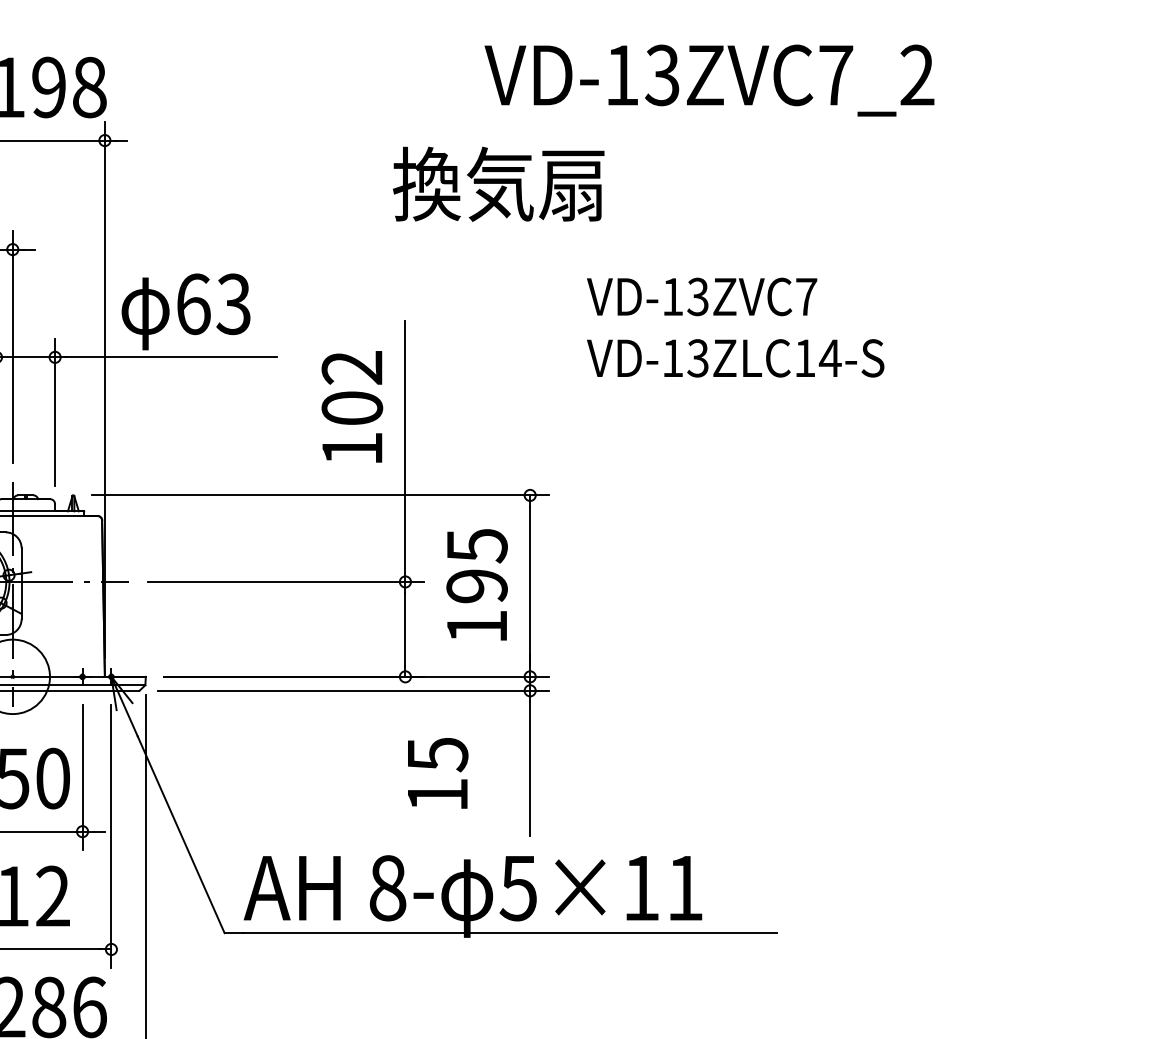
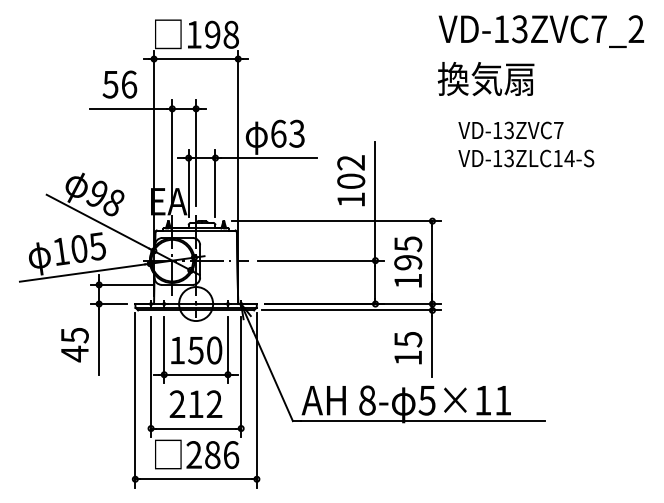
text: (707, 80) -> (540, 31), moved
text: (497, 185) -> (485, 79), moved
text: (438, 774) -> (408, 348), moved

